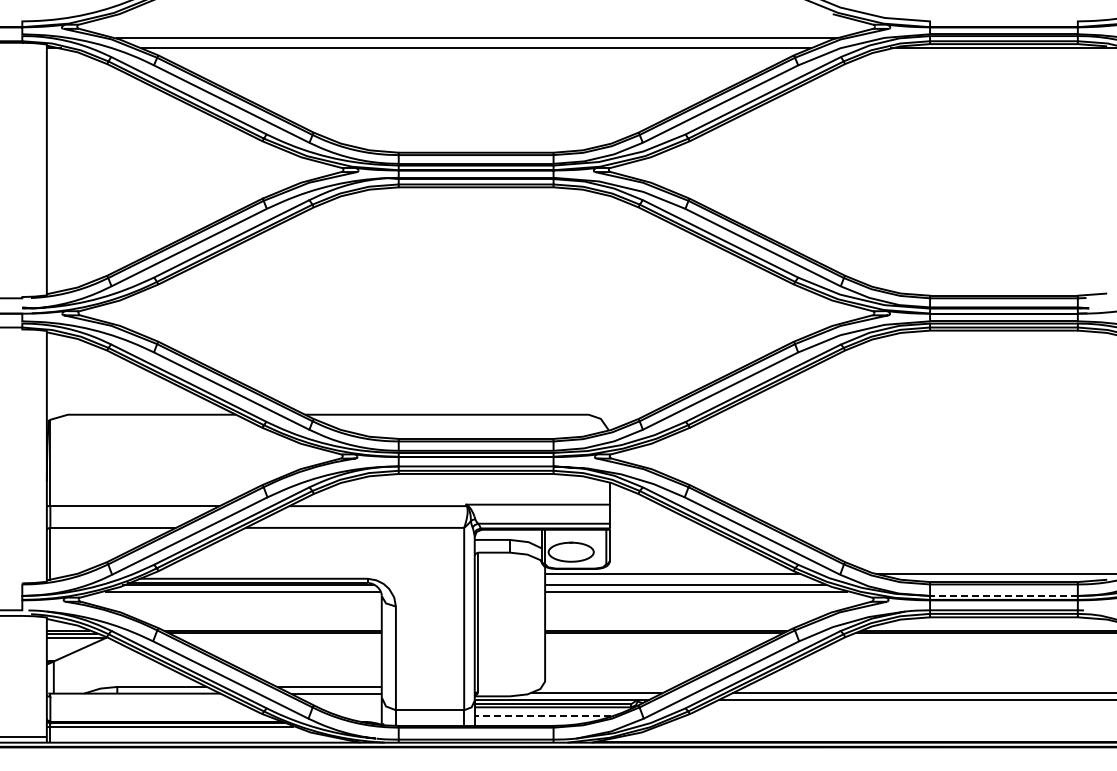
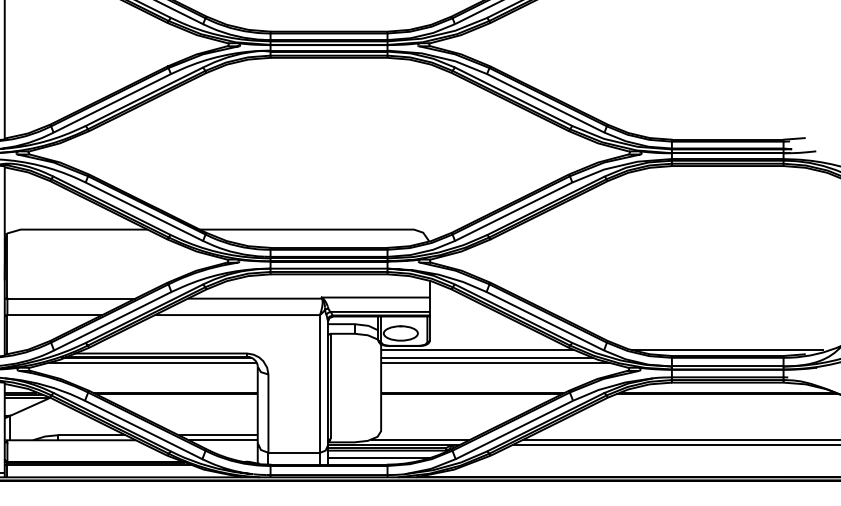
line: (1003, 595) -> (727, 366), dashed -> solid
line: (542, 716) -> (379, 457), dashed -> solid

